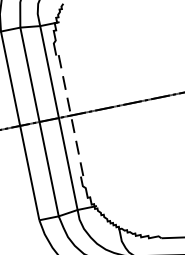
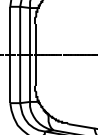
line: (71, 114) -> (36, 54), dashed -> solid

